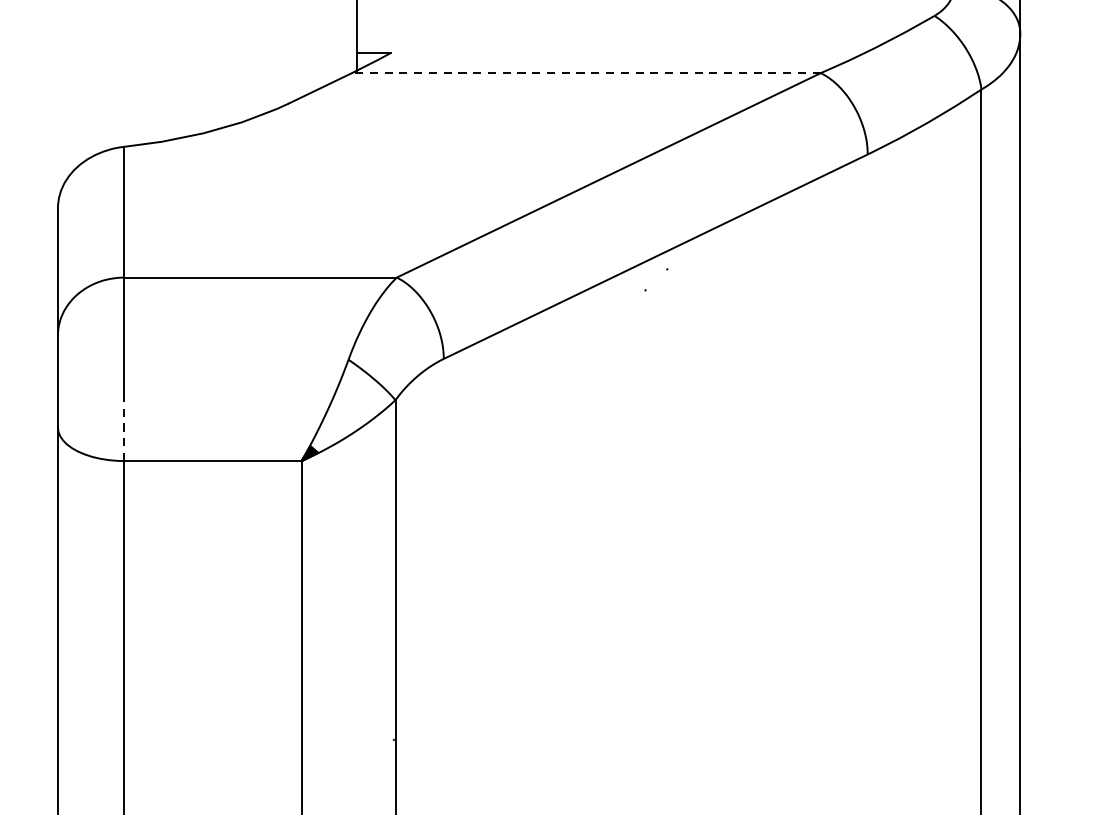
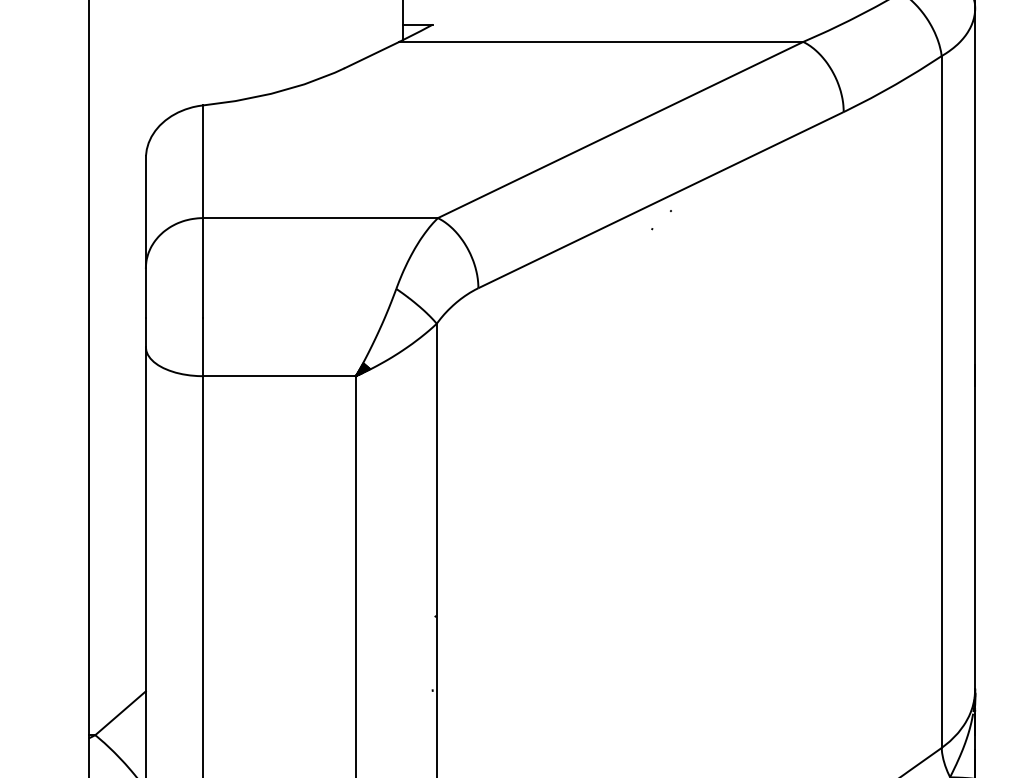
line: (586, 72) -> (601, 41), dashed -> solid
line: (124, 427) -> (203, 347), dashed -> solid

